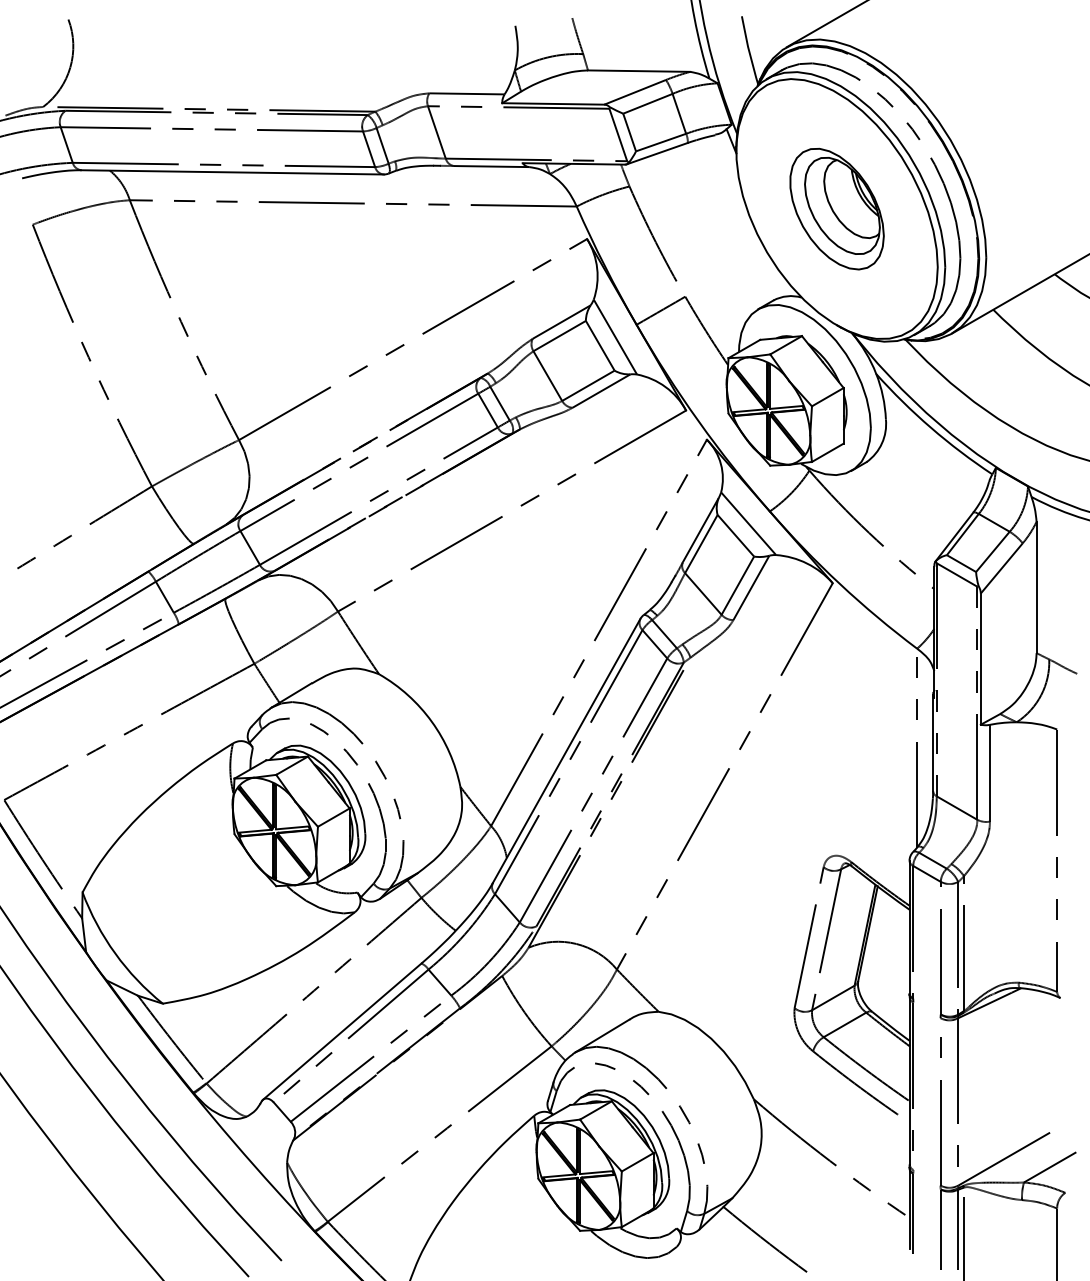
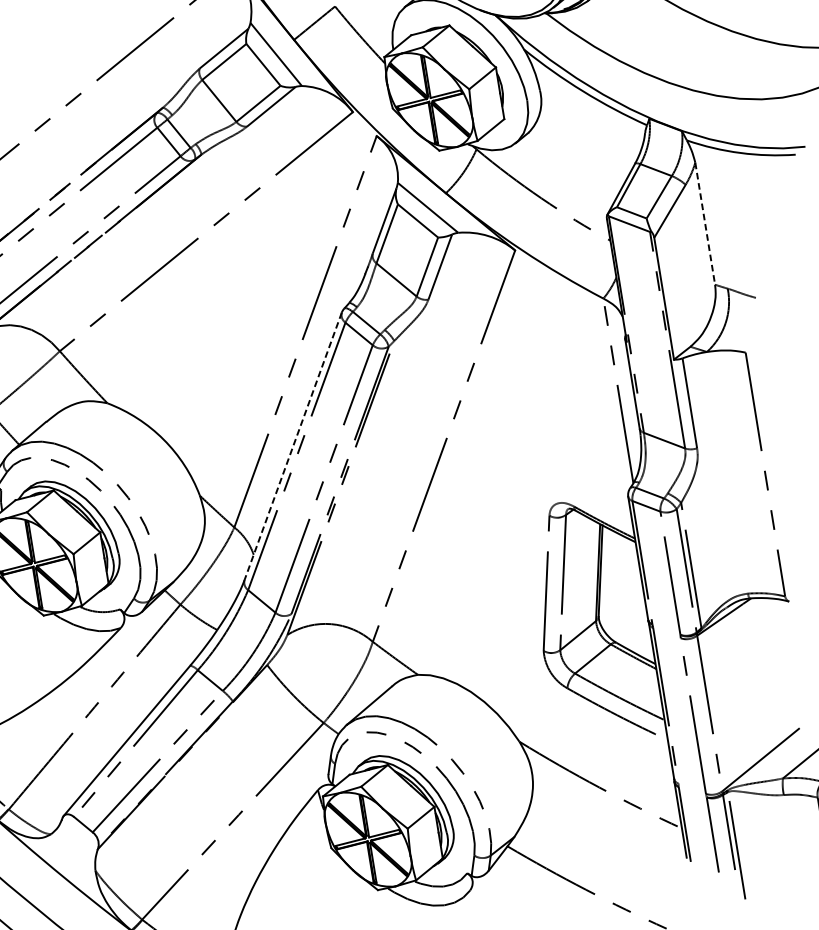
line: (1036, 587) -> (705, 223), solid -> dashed
line: (566, 751) -> (293, 446), solid -> dashed

